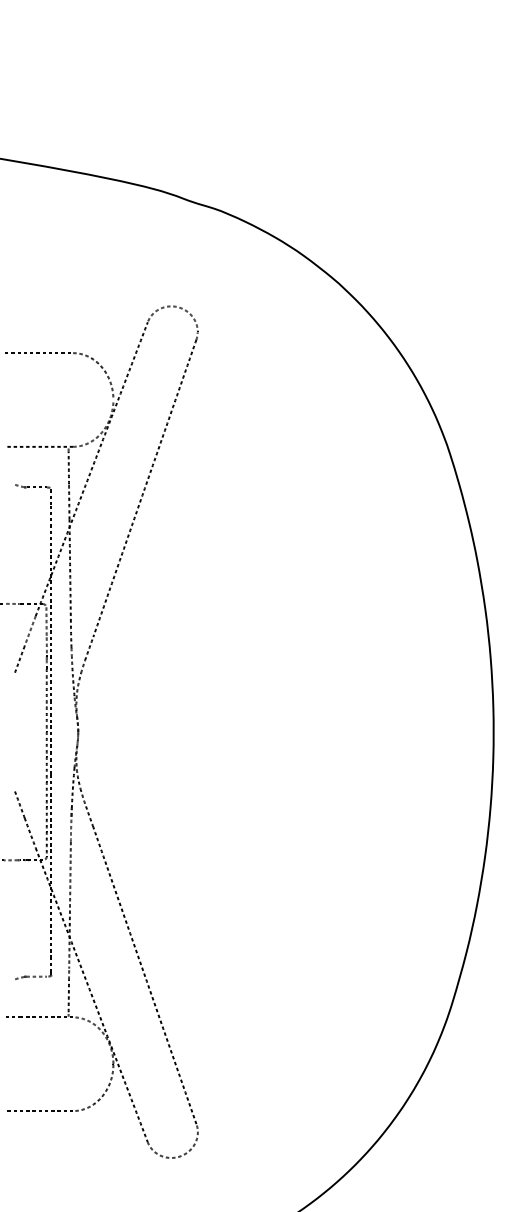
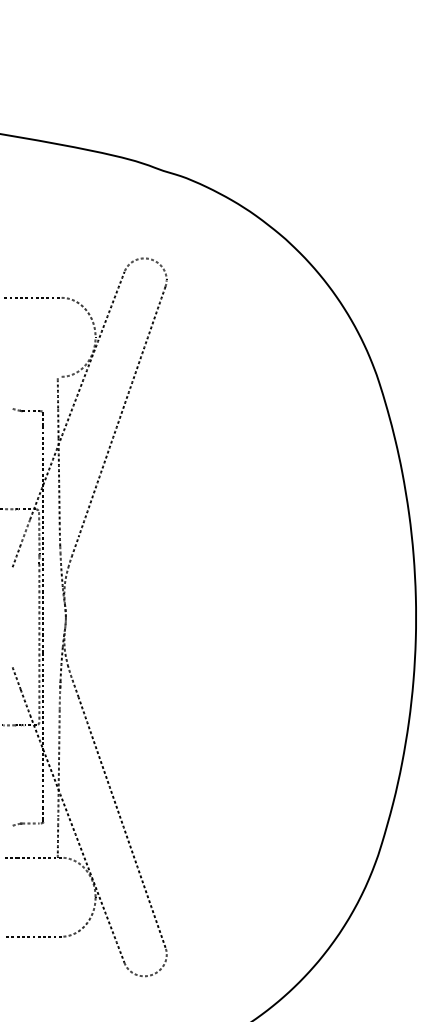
line: (38, 446) -> (32, 376), removed

